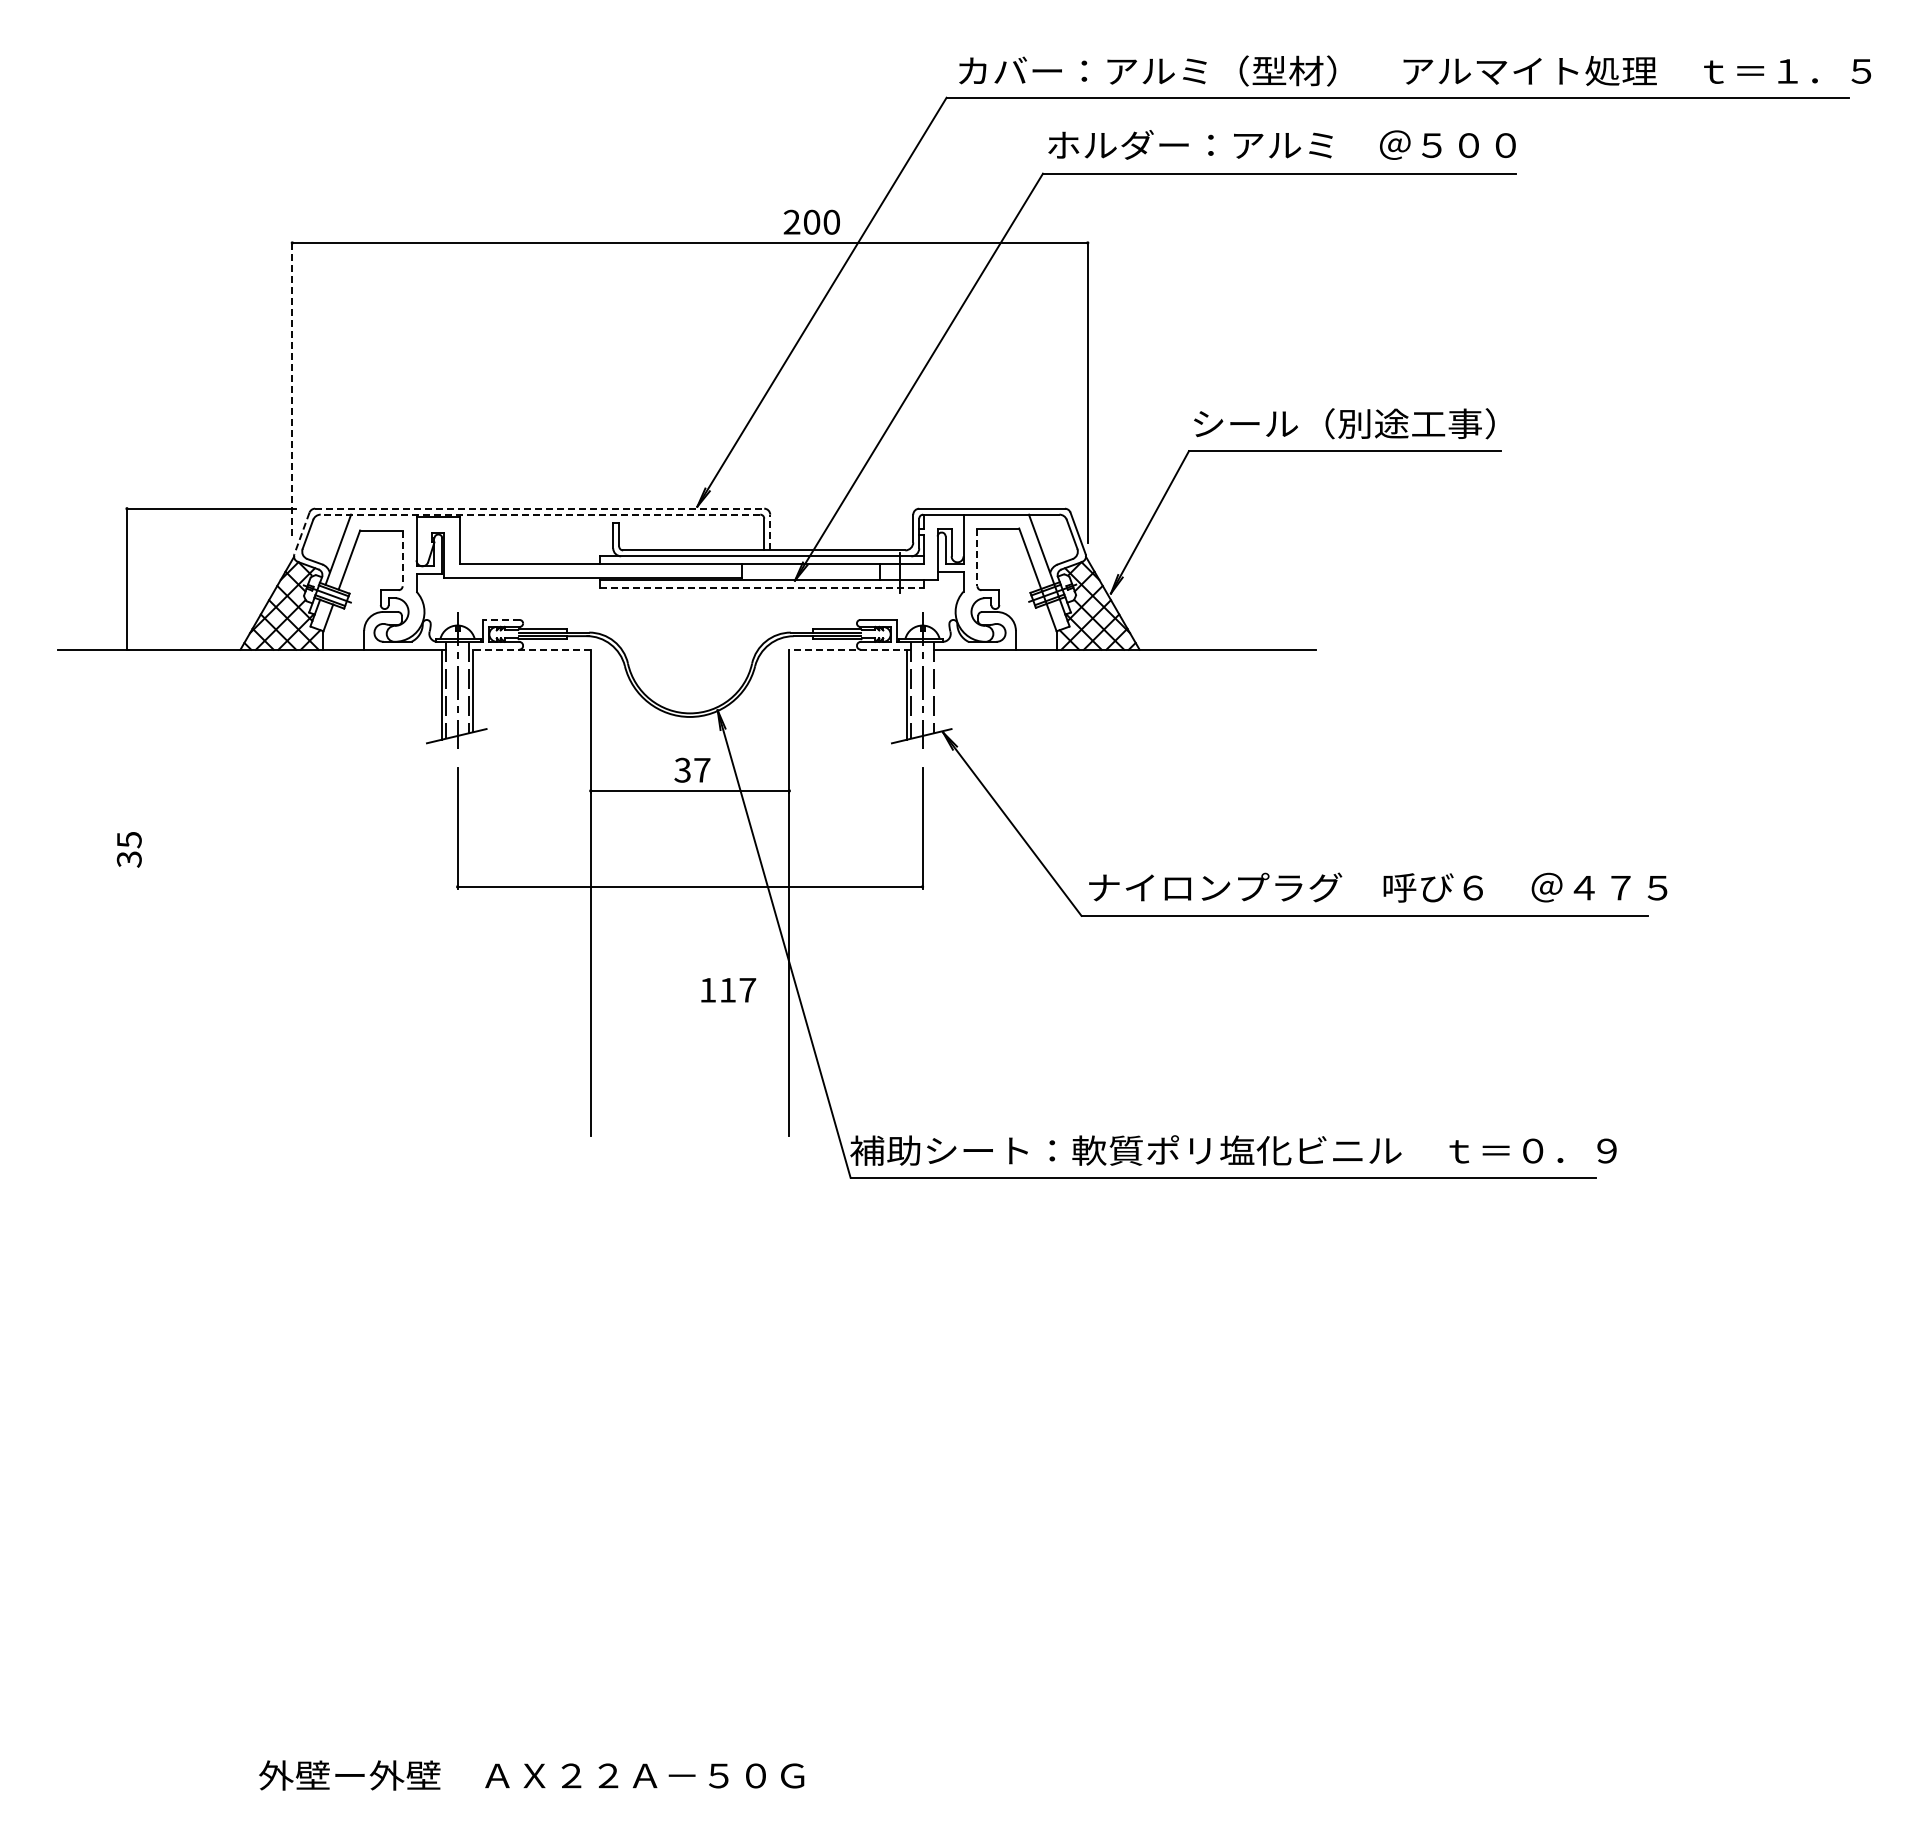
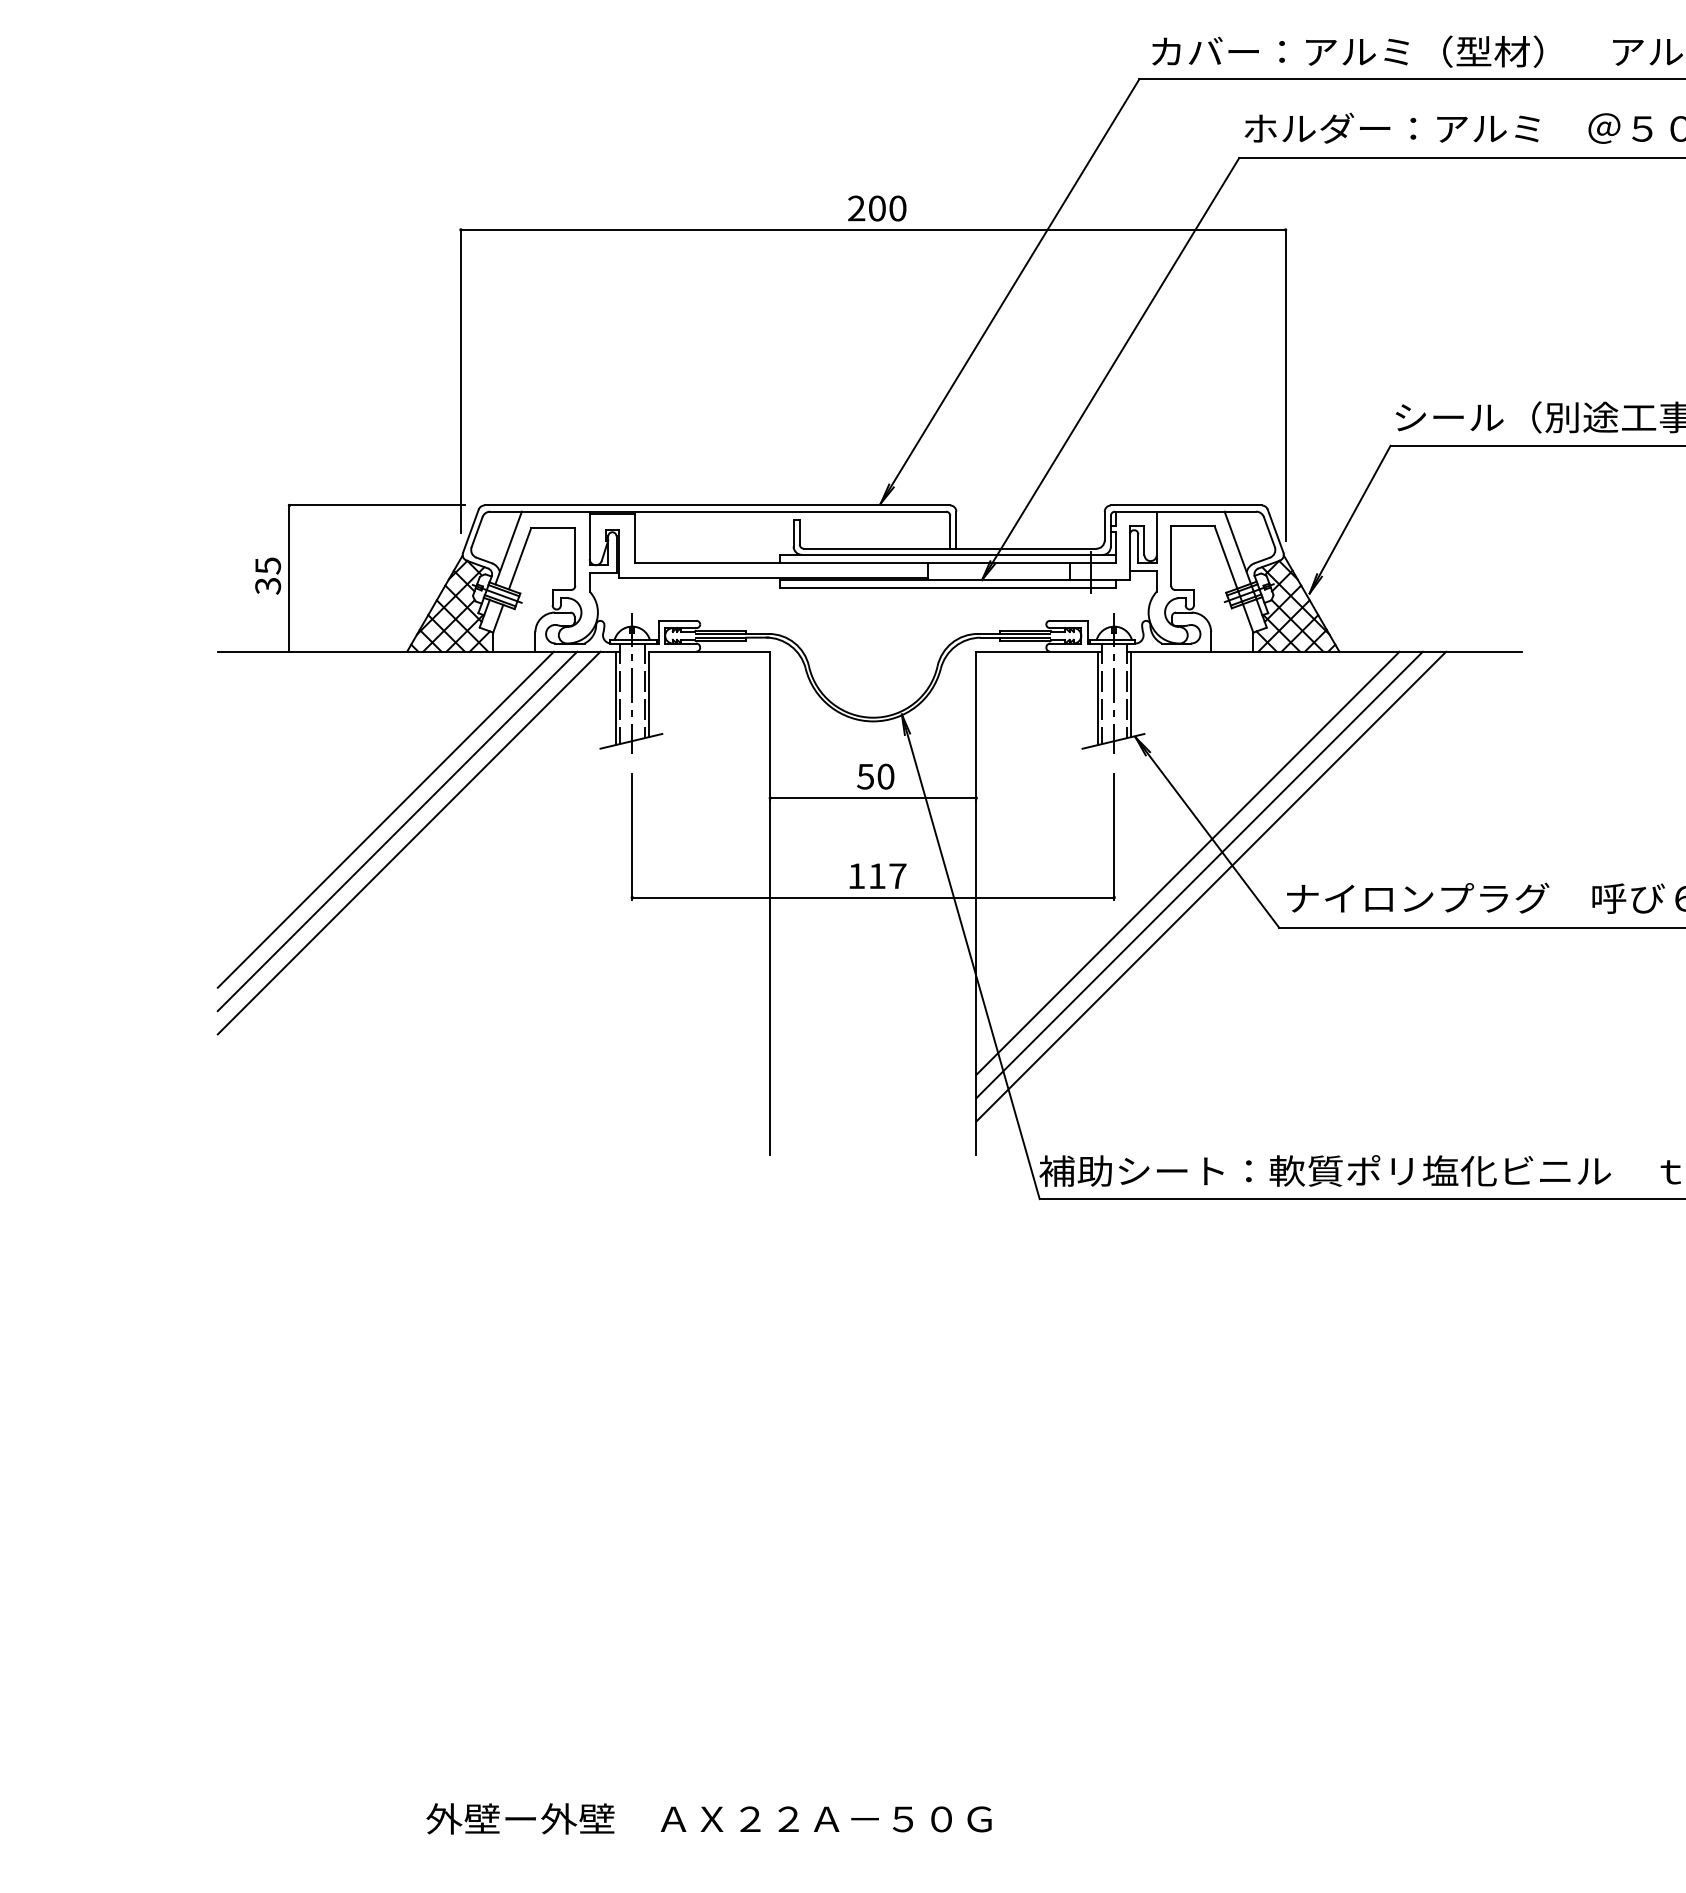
text: (811, 221) -> (876, 207), moved
line: (292, 389) -> (461, 381), dashed -> solid
line: (539, 508) -> (717, 505), dashed -> solid
line: (540, 514) -> (718, 511), dashed -> solid
line: (770, 532) -> (956, 530), dashed -> solid
line: (301, 533) -> (470, 531), dashed -> solid
line: (977, 557) -> (1171, 556), dashed -> solid
line: (402, 558) -> (575, 557), dashed -> solid
line: (761, 588) -> (947, 588), dashed -> solid
line: (501, 619) -> (677, 620), dashed -> solid
line: (532, 649) -> (709, 651), dashed -> solid
line: (850, 649) -> (1039, 651), dashed -> solid
line: (938, 690) -> (1130, 693), added
text: (692, 769) -> (875, 775), 37 -> 50
line: (219, 811) -> (385, 819), added
line: (230, 822) -> (396, 830), added
line: (241, 833) -> (408, 842), added
text: (128, 849) -> (267, 575), moved
line: (993, 853) -> (1187, 862), added
line: (1004, 864) -> (1199, 874), added
line: (1015, 875) -> (1210, 885), added
text: (728, 990) -> (877, 876), moved

